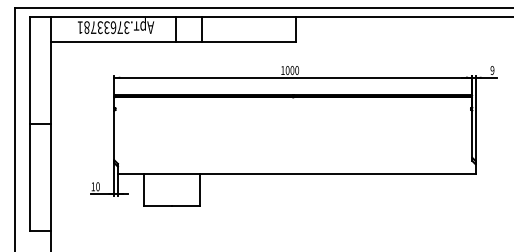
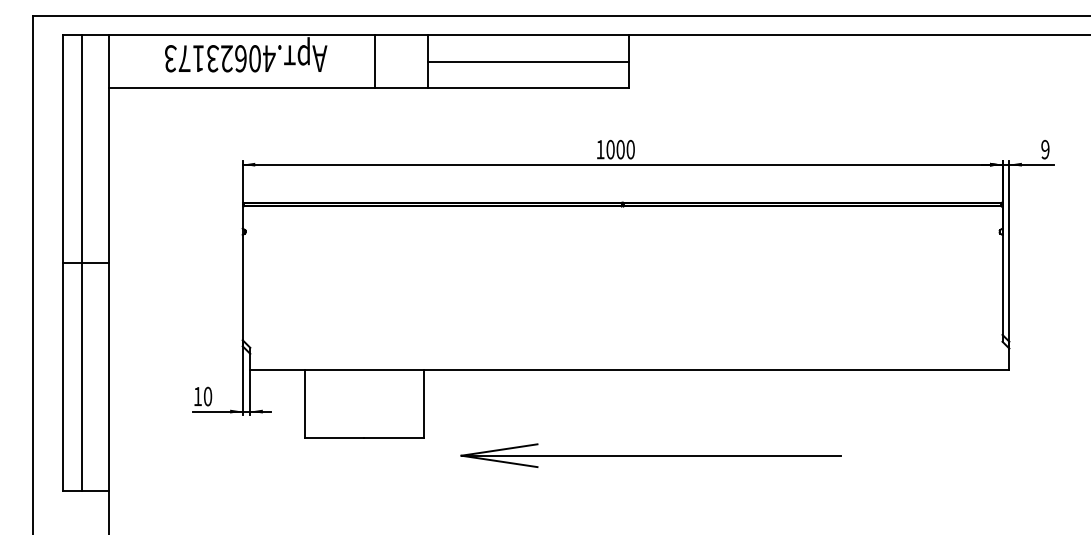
text: (103, 27) -> (219, 58), .37633781 -> .40623173
line: (248, 29) -> (527, 62), added
line: (38, 123) -> (81, 262), added
part: (306, 214) -> (650, 455), added

